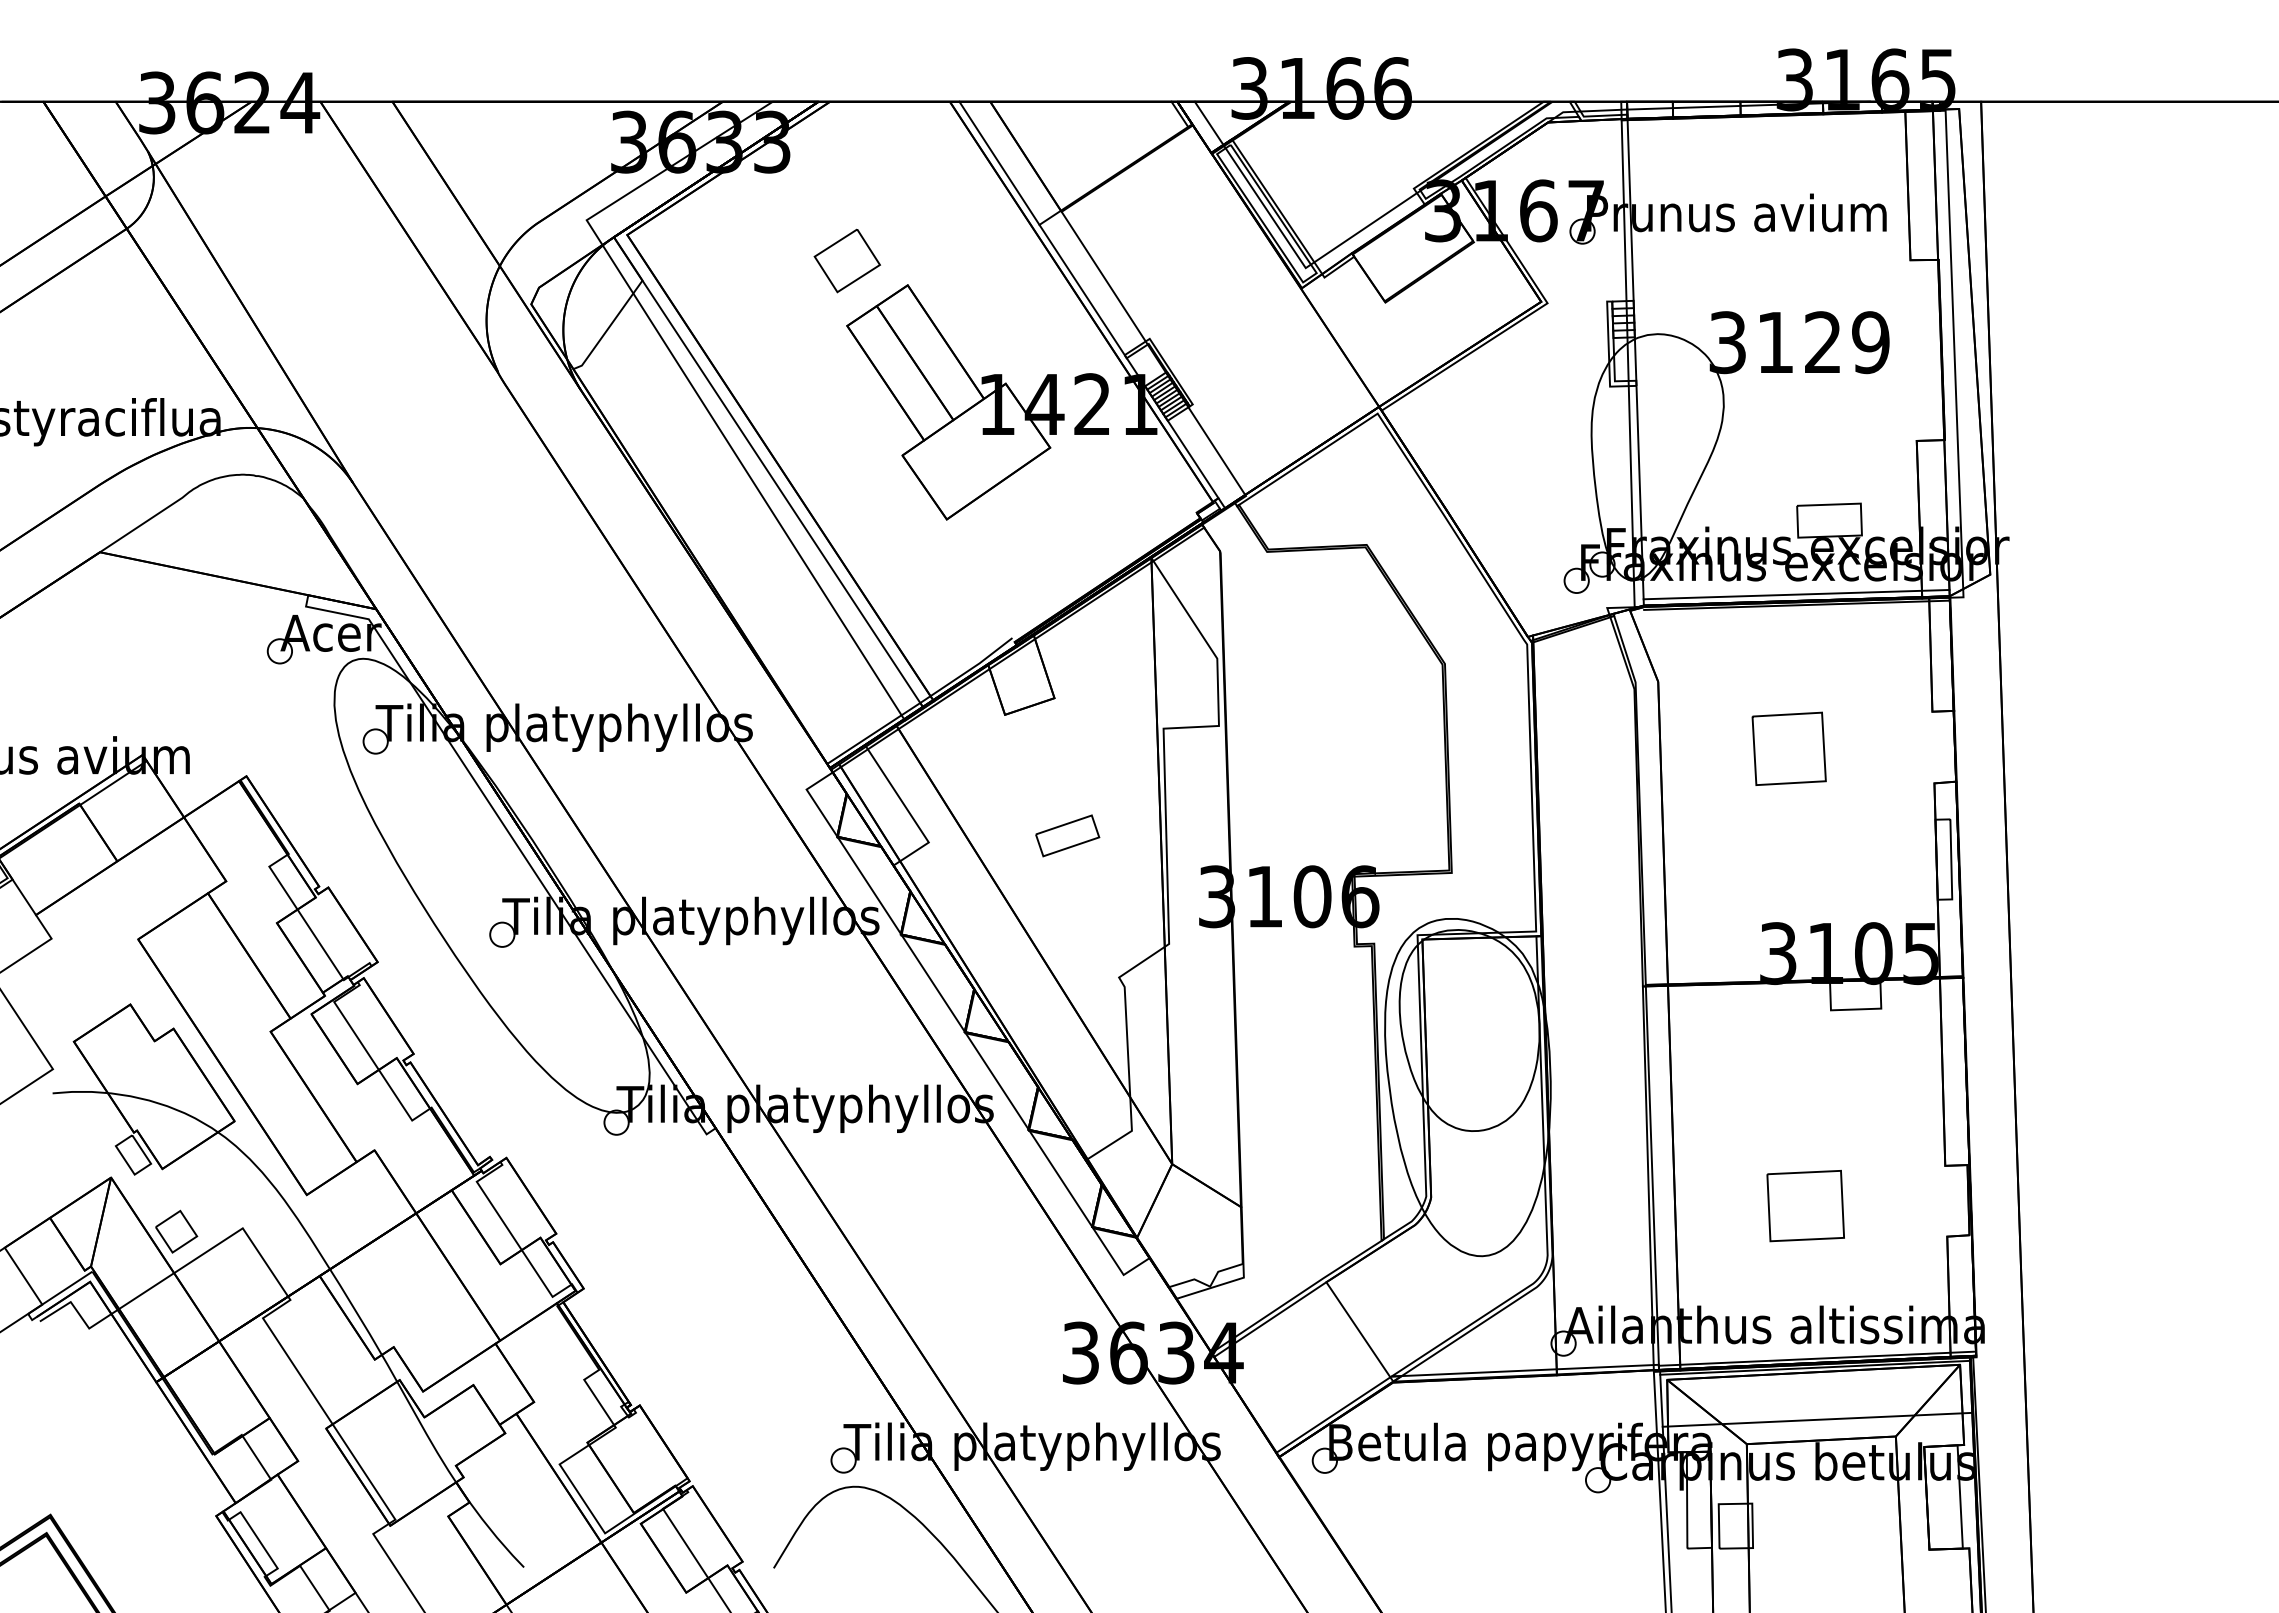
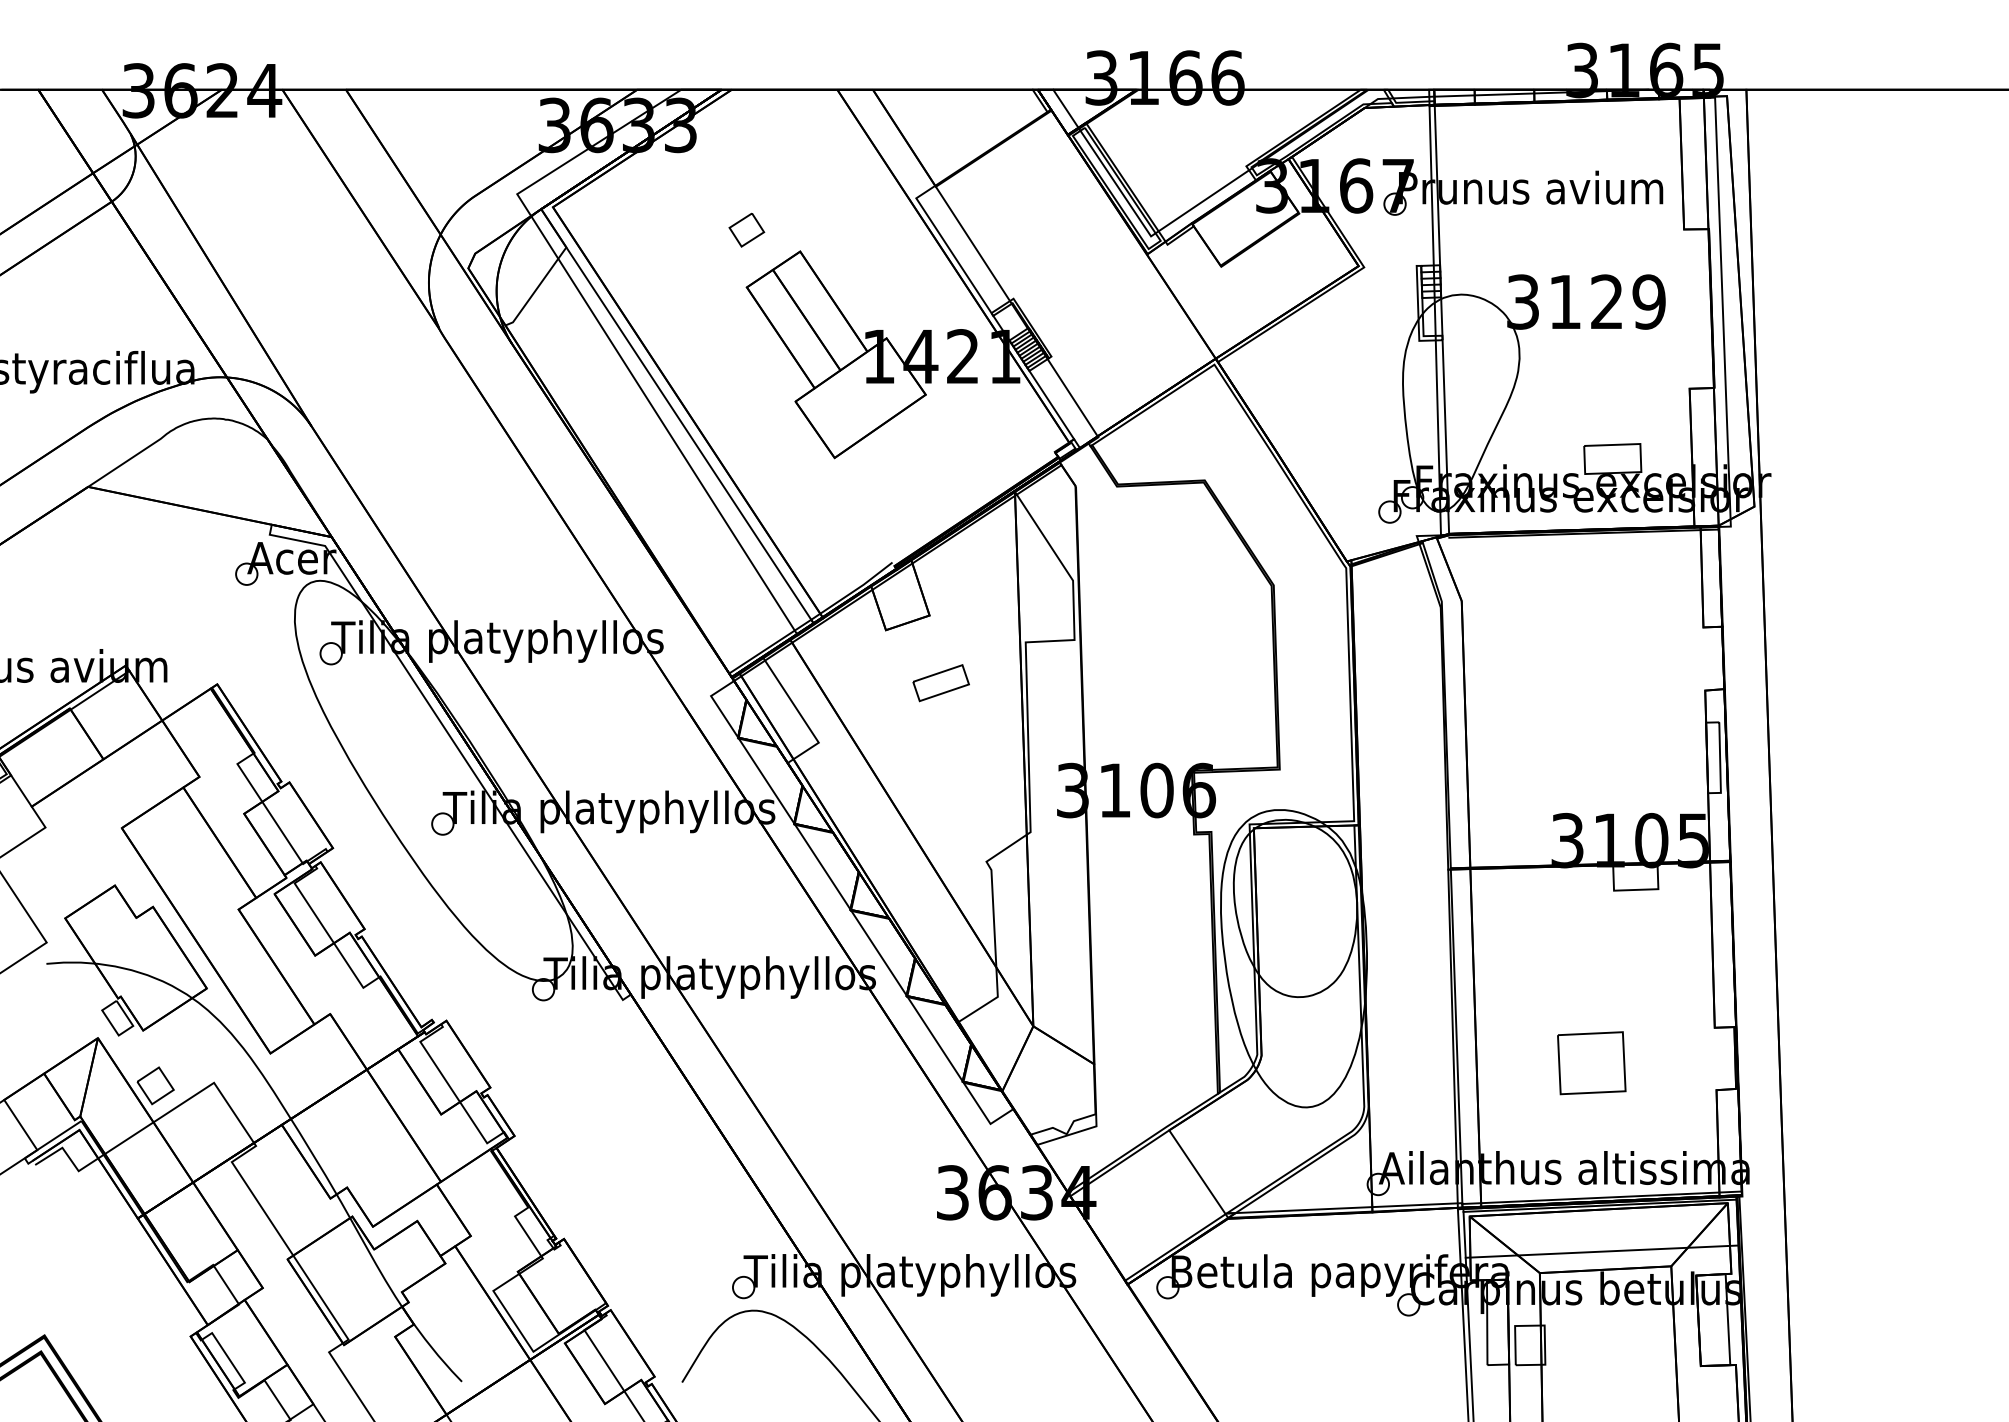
line: (999, 162) -> (881, 143), removed
part: (846, 260) -> (746, 229), size x0.6
line: (1796, 594) -> (1583, 524), removed
part: (1788, 748) -> (1576, 659), removed
part: (1067, 835) -> (941, 682), moved

